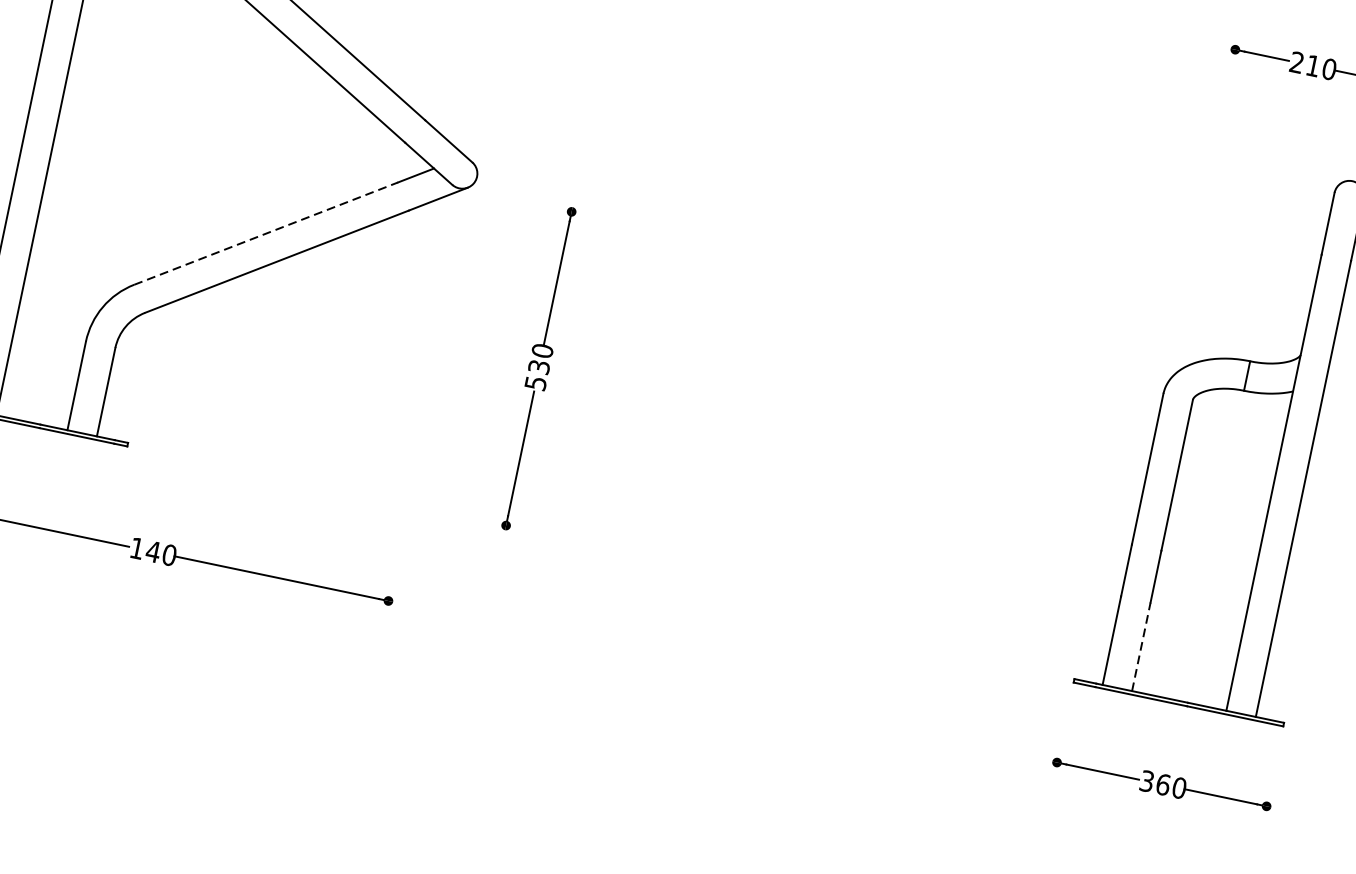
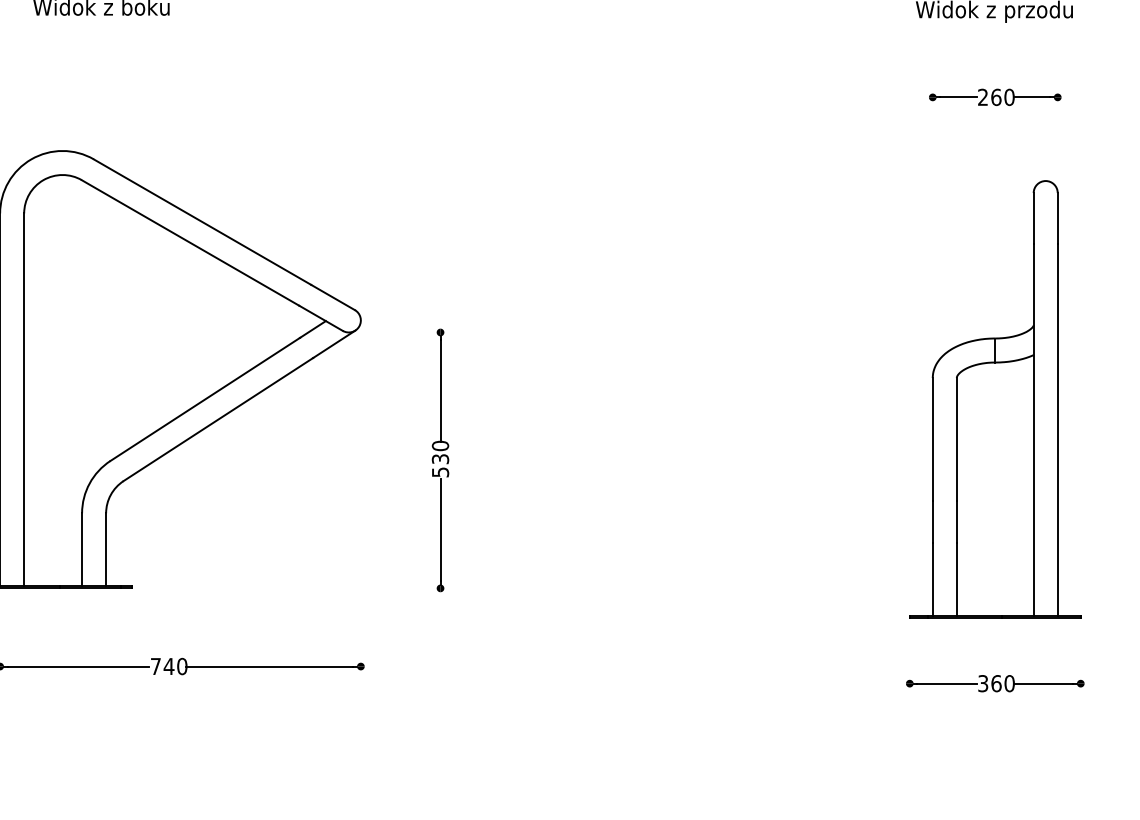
text: (1313, 66) -> (996, 97), 210 -> 260
line: (266, 233) -> (205, 399), dashed -> solid
text: (136, 548) -> (155, 666), 140 -> 740
line: (1141, 645) -> (956, 578), dashed -> solid

